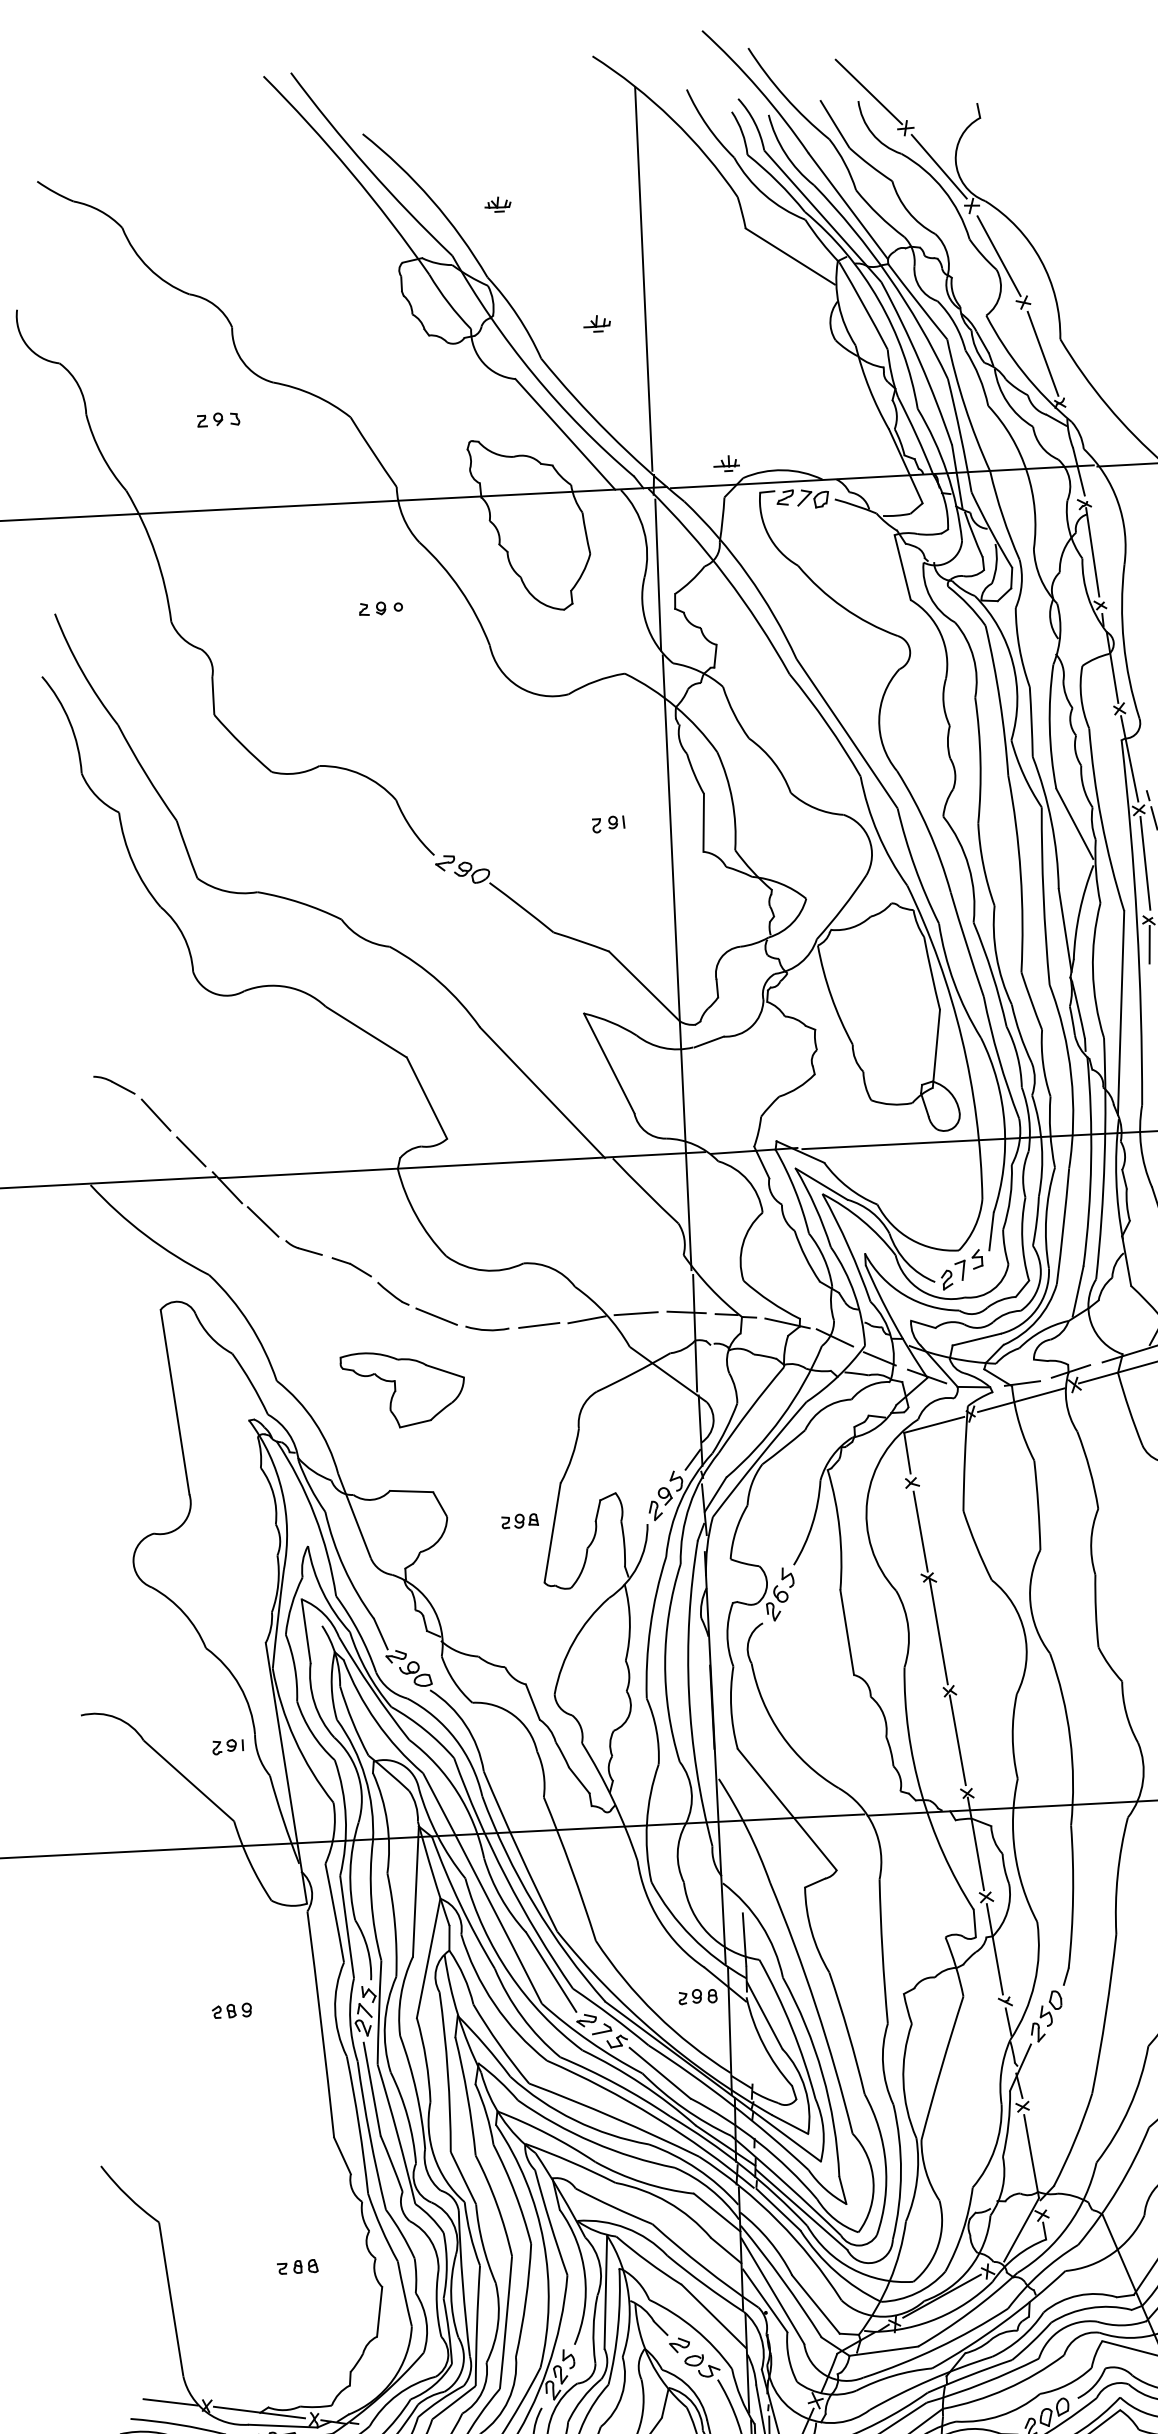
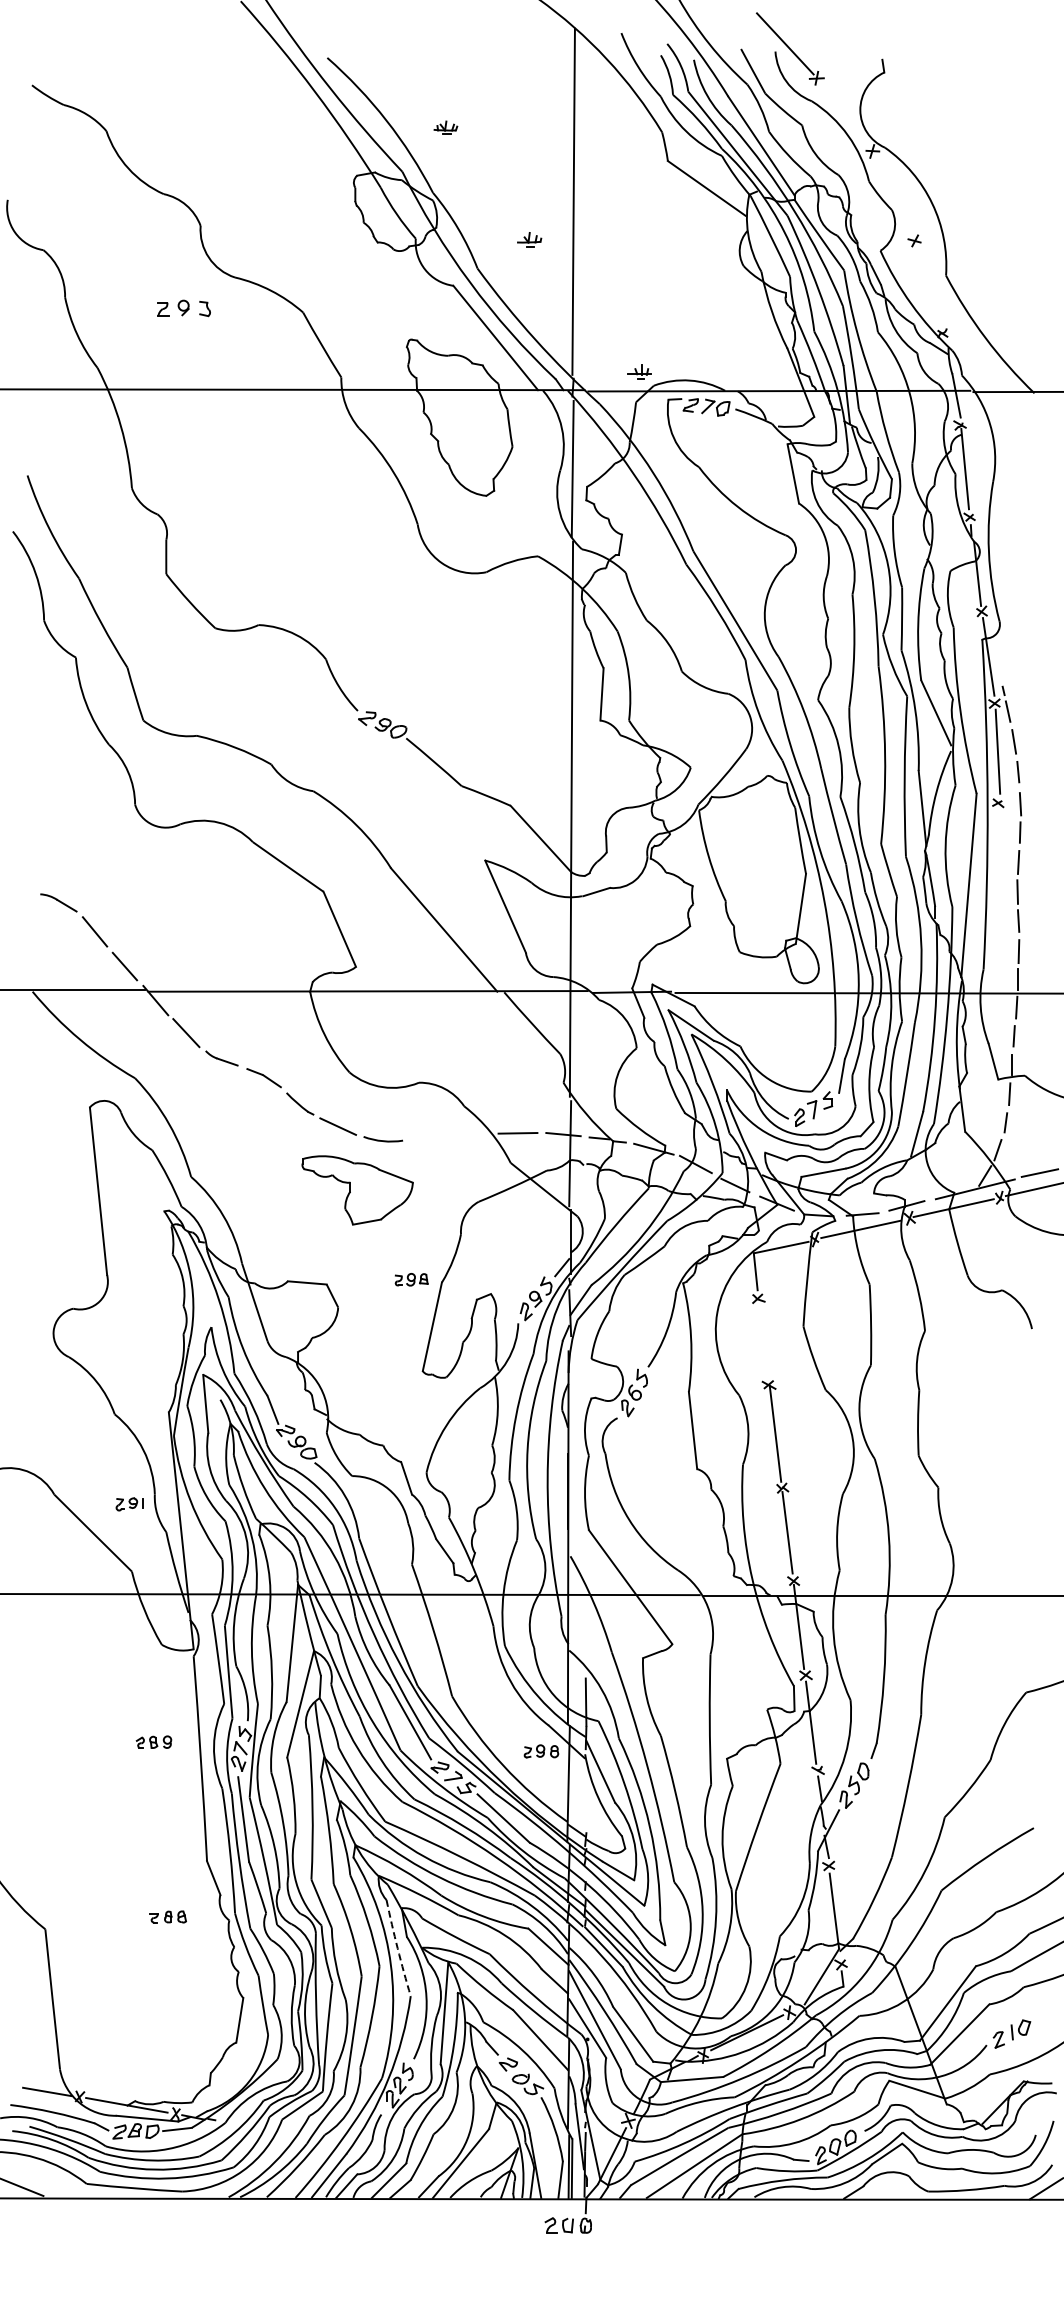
line: (938, 166) -> (844, 114), removed
line: (998, 255) -> (894, 197), removed
line: (1042, 353) -> (929, 287), removed
part: (217, 418) -> (183, 307), size x1.4
part: (381, 607) -> (321, 485), removed
part: (608, 823) -> (516, 690), removed
line: (1149, 945) -> (997, 825), removed
line: (587, 1319) -> (473, 1136), removed
line: (539, 1325) -> (430, 1139), removed
part: (403, 1389) -> (357, 1190), moved
part: (519, 1520) -> (411, 1279), moved
line: (920, 1531) -> (763, 1342), removed
part: (231, 2010) -> (153, 1741), moved
arc: (550, 2223) -> (397, 1948), solid -> dashed
part: (296, 2266) -> (167, 1916), moved

